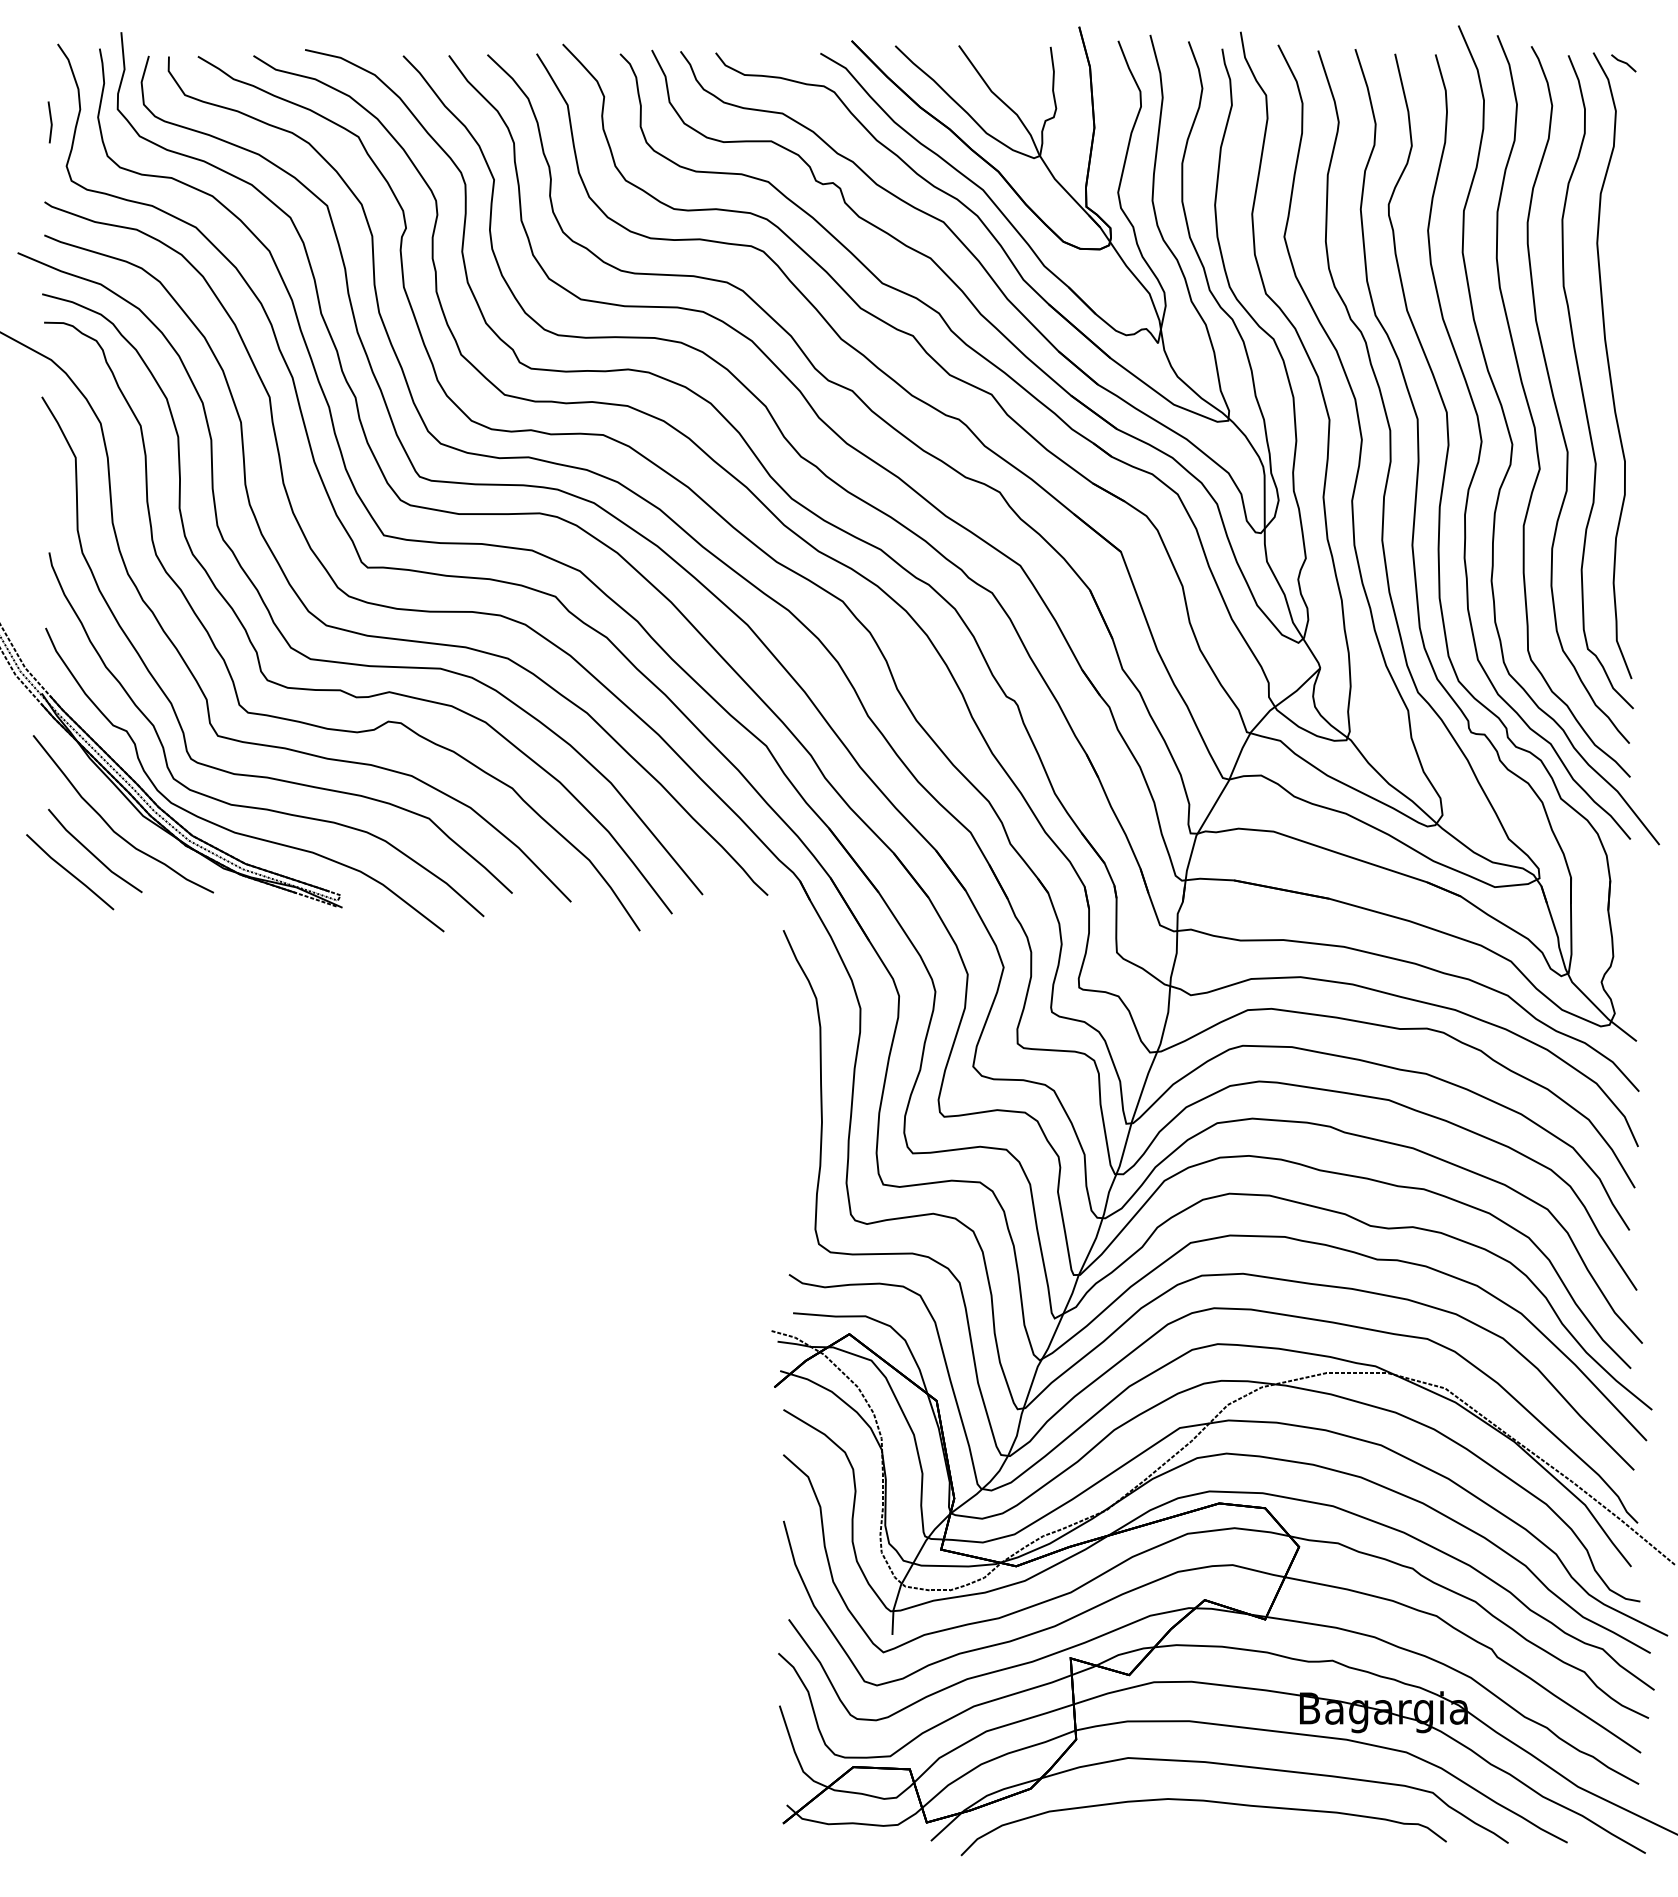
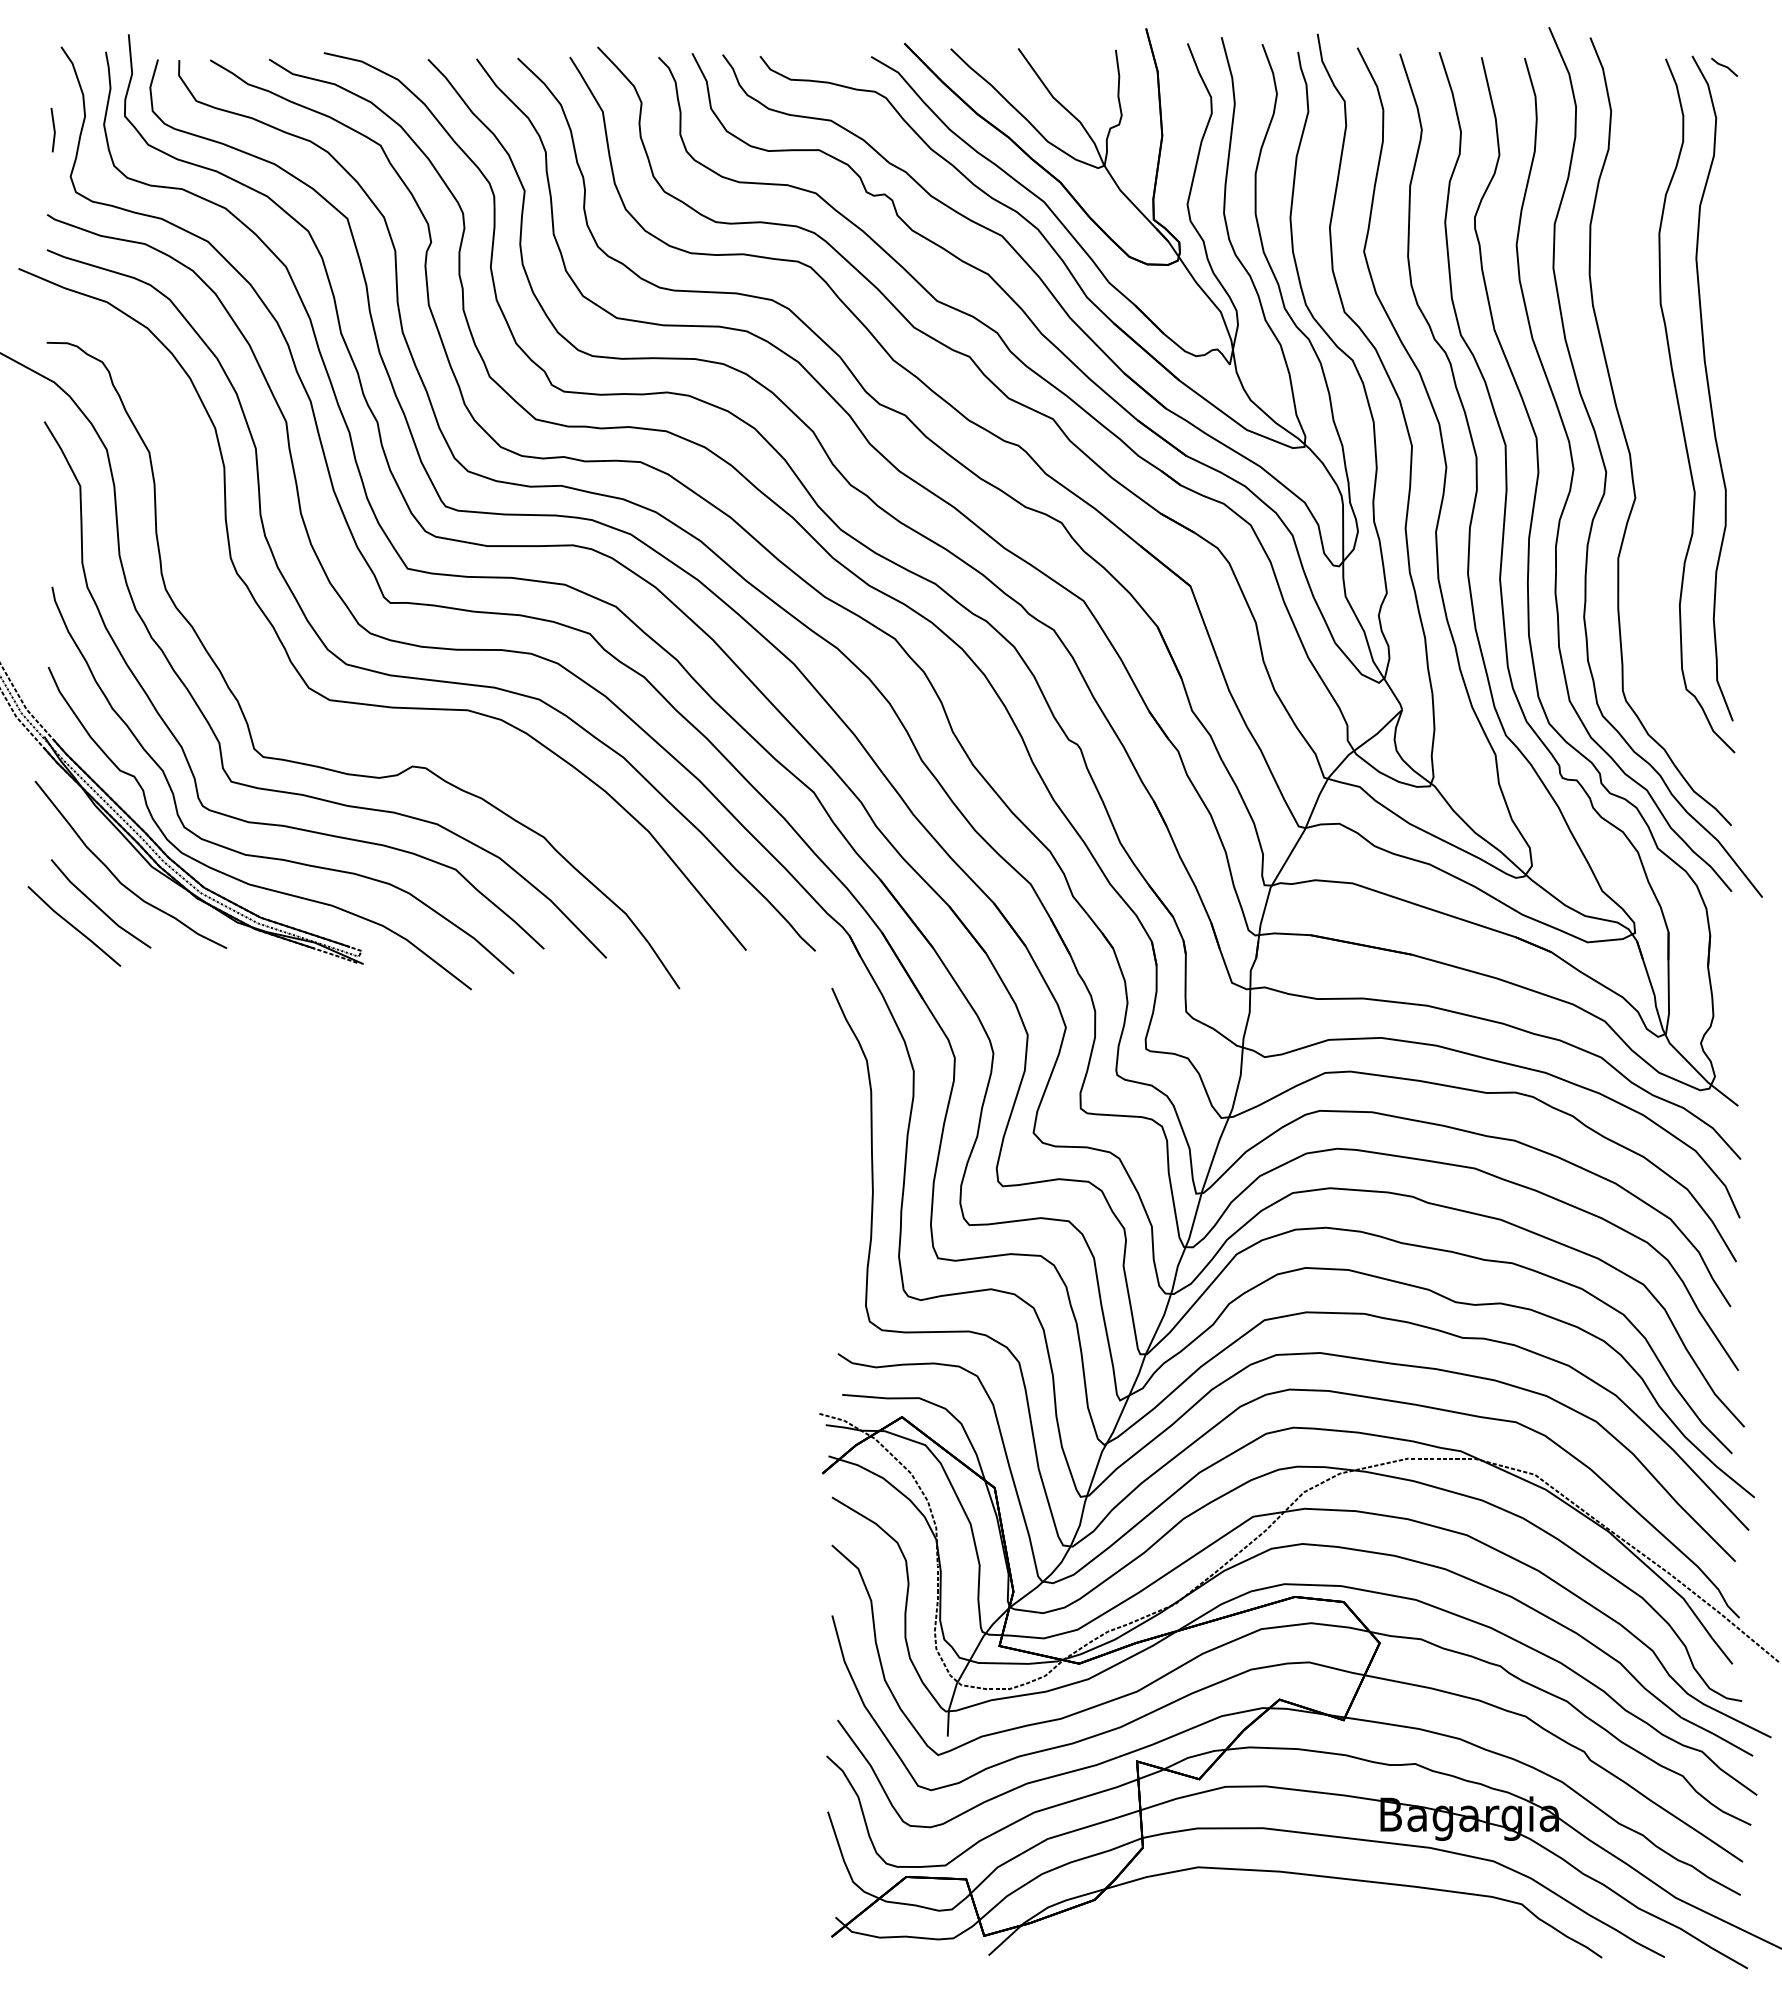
part: (1555, 402) -> (1652, 427), removed
part: (341, 689) -> (362, 732), removed
curve: (1208, 1802) -> (1283, 1914), removed

